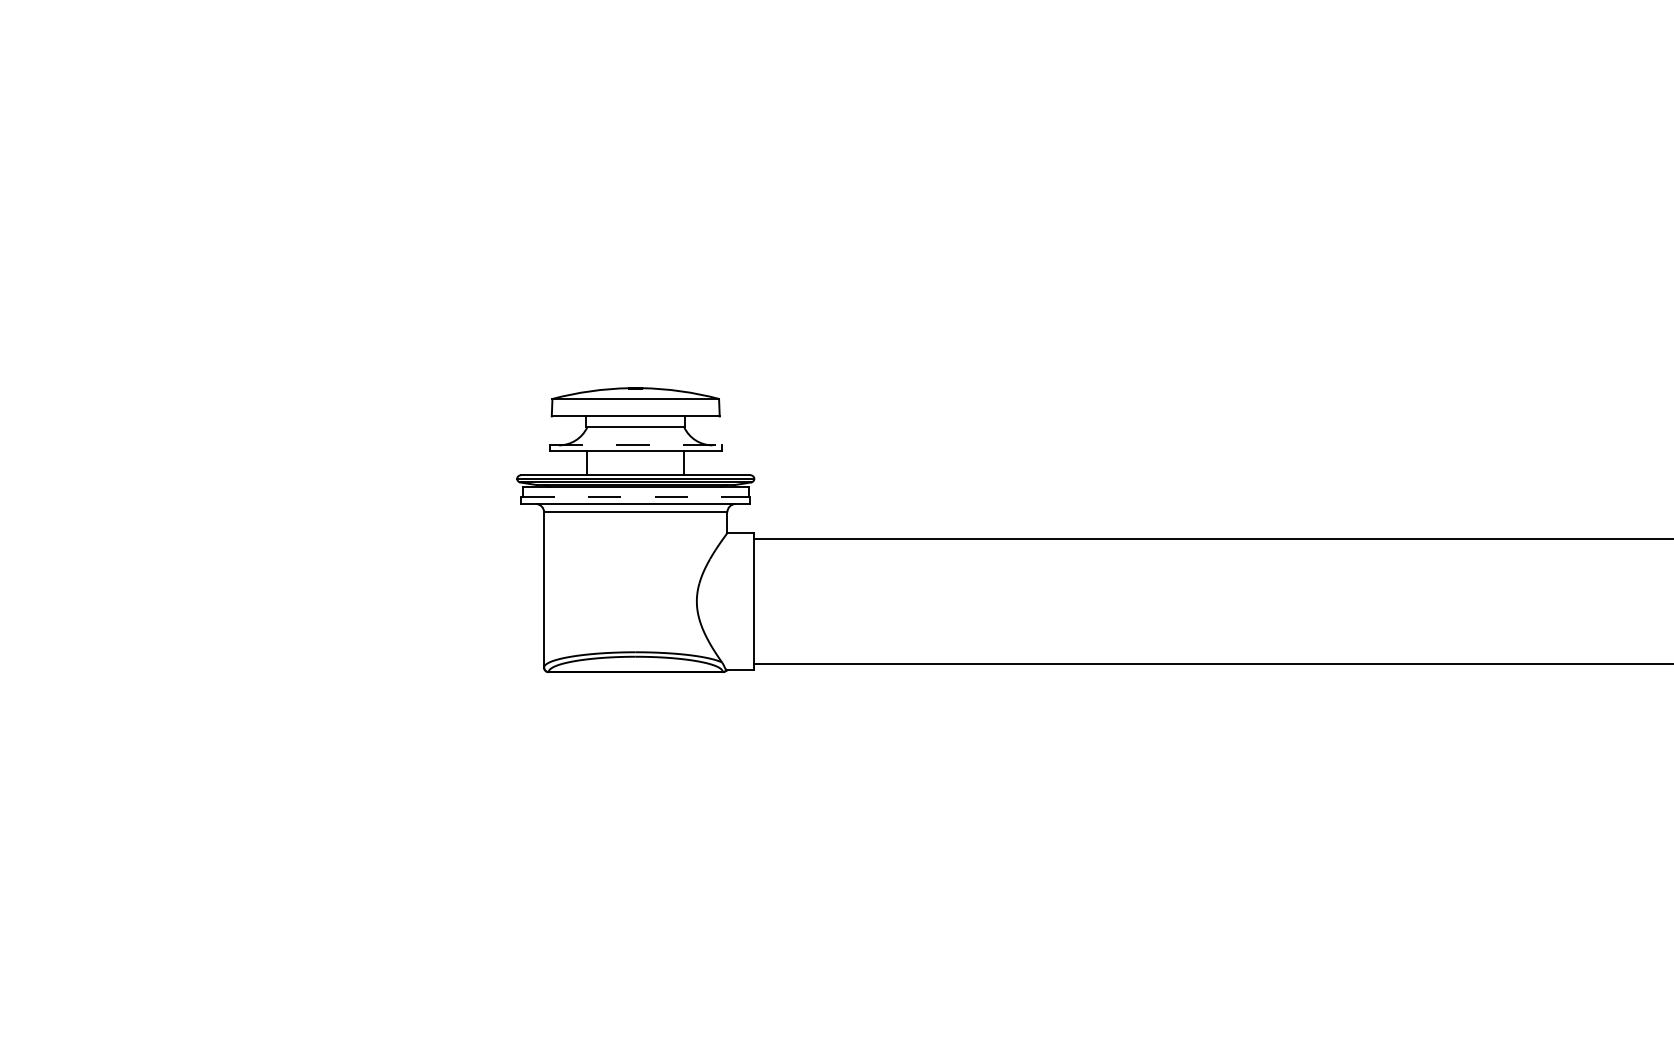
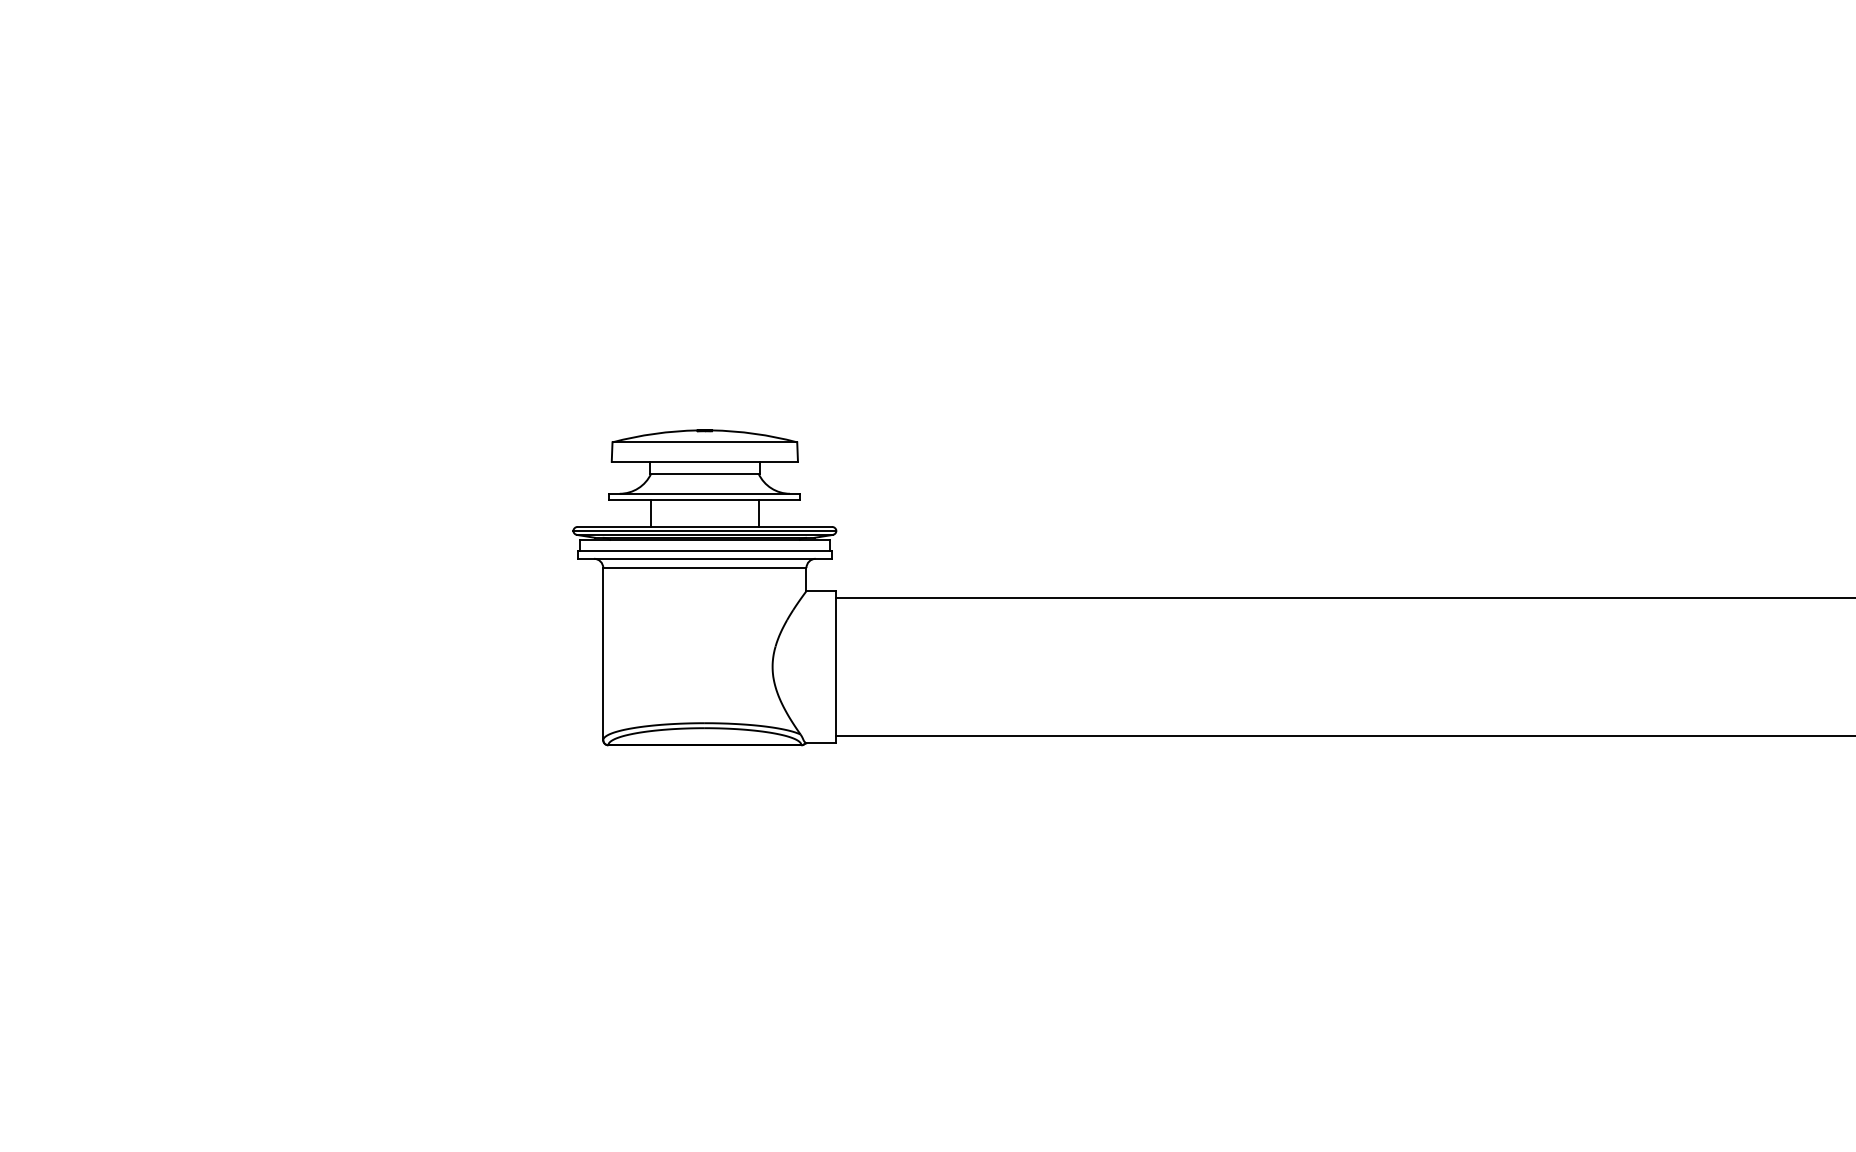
line: (635, 445) -> (704, 493), dashed -> solid
line: (635, 497) -> (704, 551), dashed -> solid

